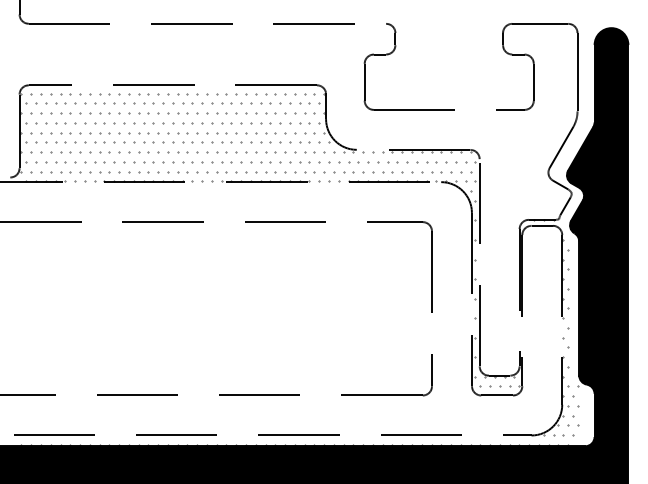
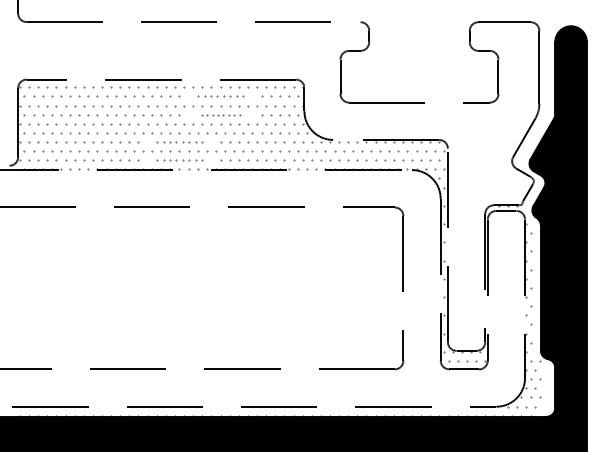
part: (236, 103) -> (220, 96), size x0.7
part: (236, 123) -> (220, 115), size x0.6
part: (192, 152) -> (179, 142), size x0.7
part: (192, 171) -> (179, 160), size x0.7

